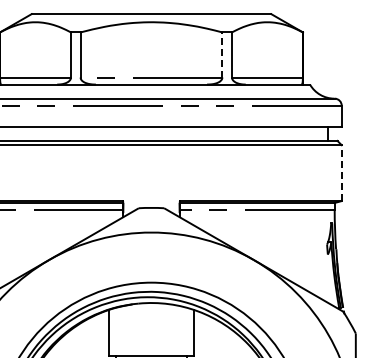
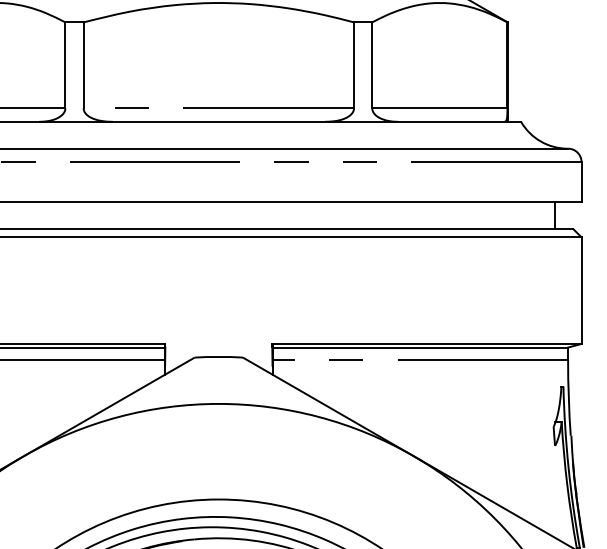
line: (222, 54) -> (354, 64), dashed -> solid
line: (341, 173) -> (581, 291), dashed -> solid

